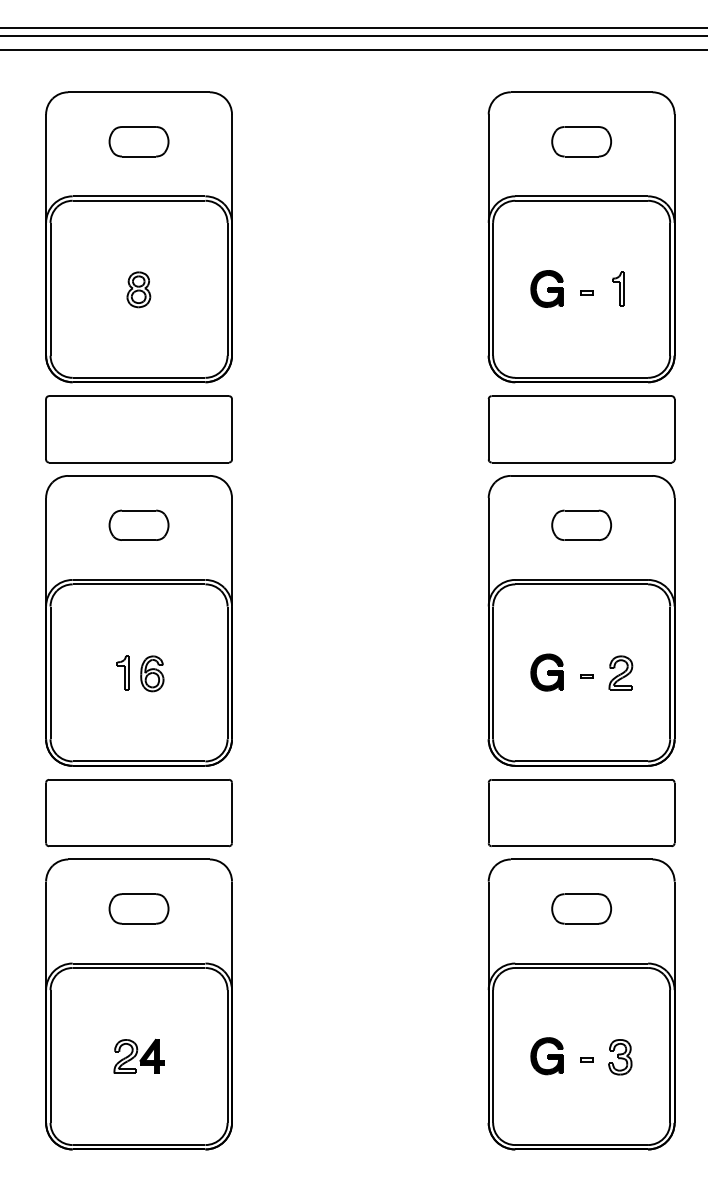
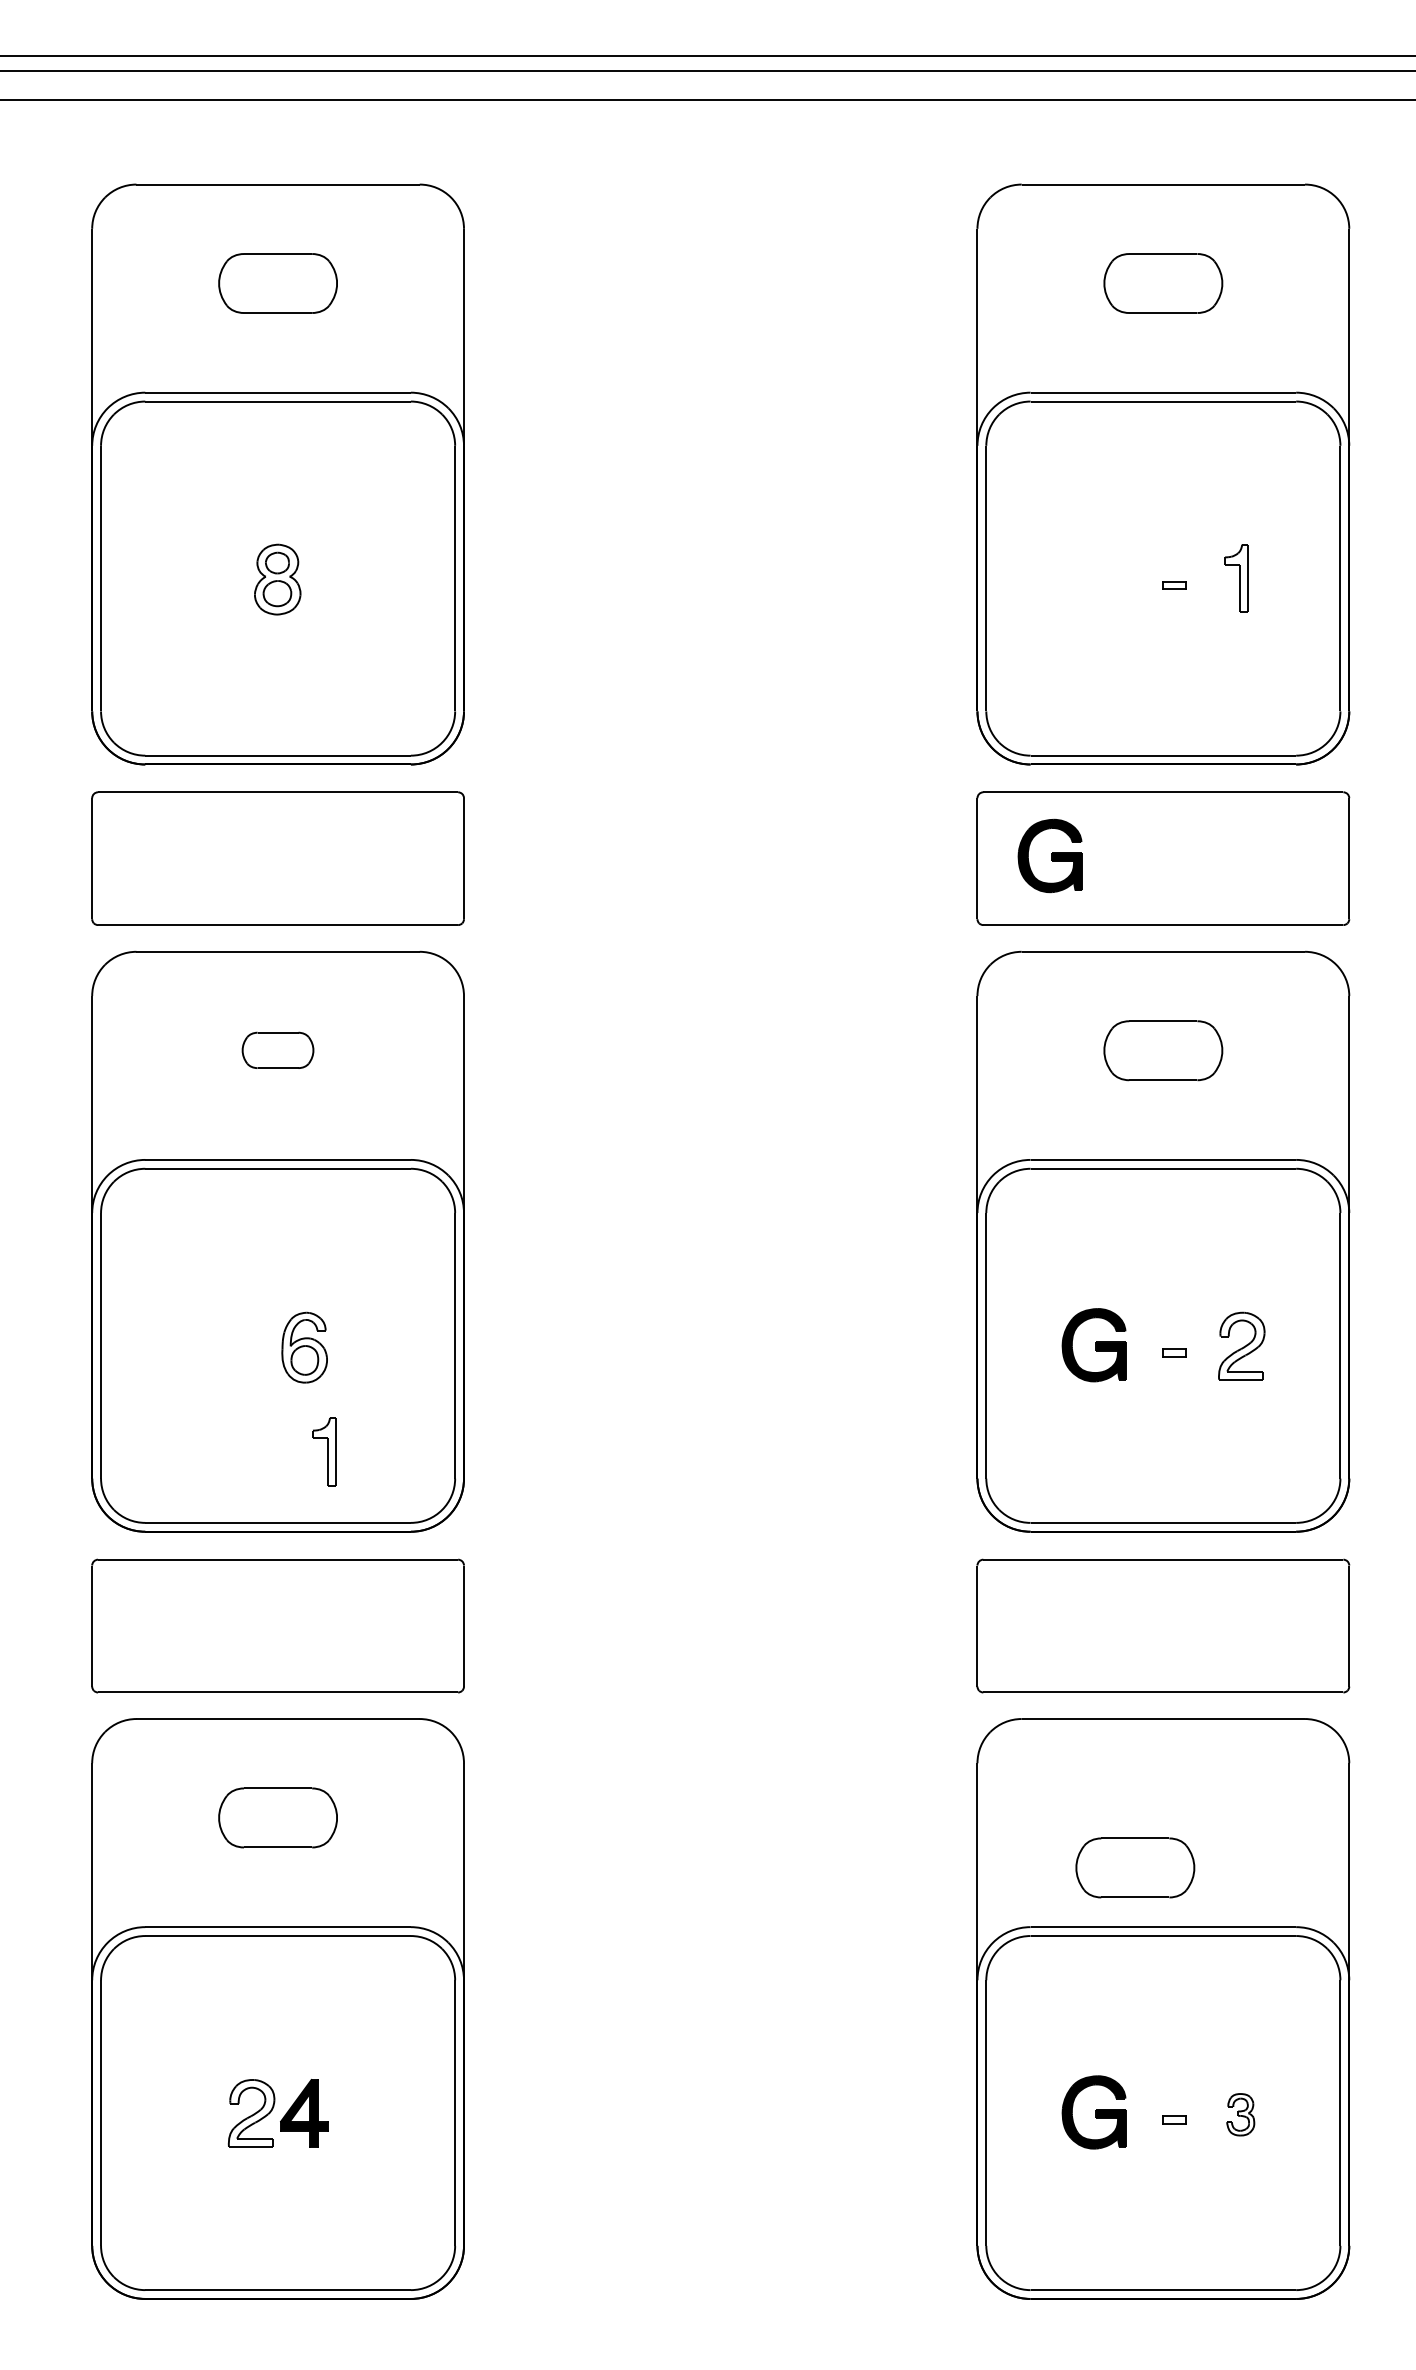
part: (546, 288) -> (1049, 854), moved
part: (138, 524) -> (276, 1048), size x0.6
part: (122, 672) -> (322, 1451), moved
part: (581, 908) -> (1135, 1867), moved
part: (620, 1057) -> (1241, 2115), size x0.6

